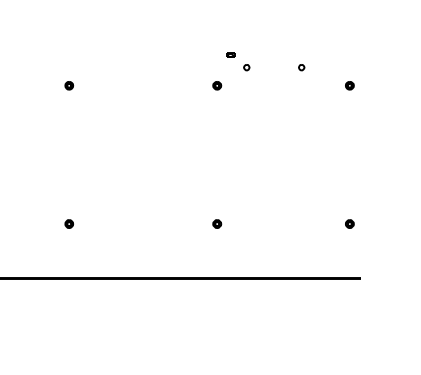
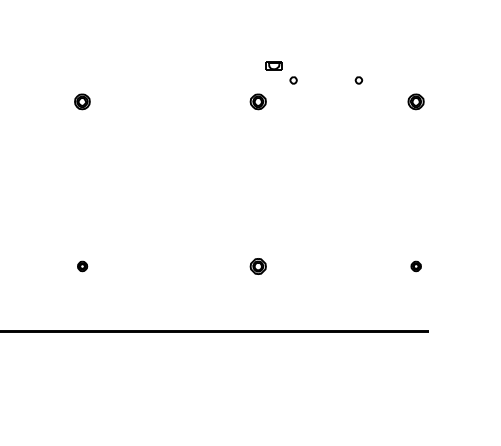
part: (230, 54) -> (274, 64), size x1.6
part: (69, 85) -> (82, 101), size x1.6
part: (217, 85) -> (258, 101), size x1.6
part: (349, 85) -> (415, 101), size x1.6
part: (217, 223) -> (258, 265), size x1.6

